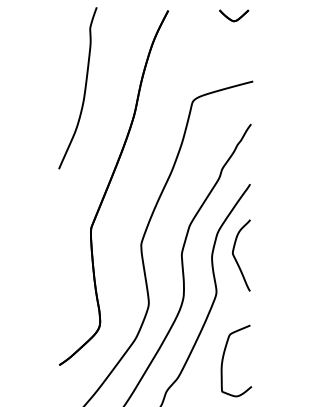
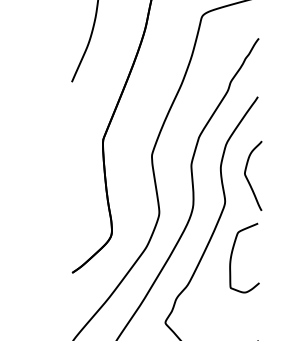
curve: (235, 257) -> (247, 177), moved
curve: (224, 356) -> (232, 253), moved

